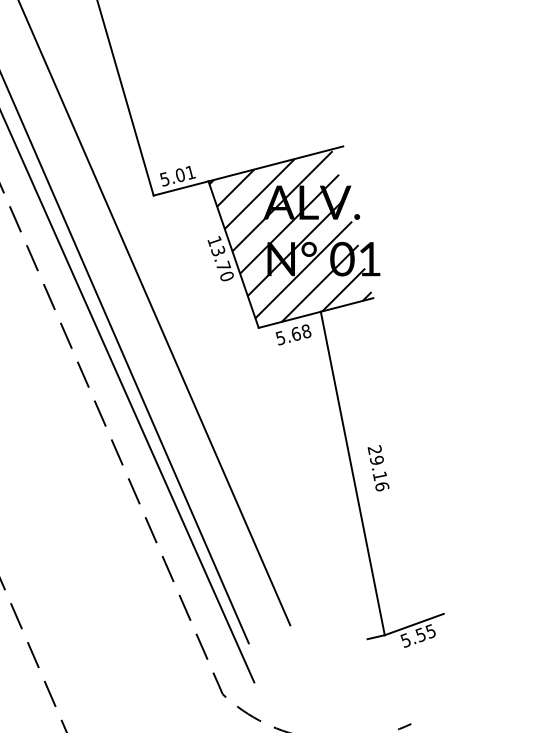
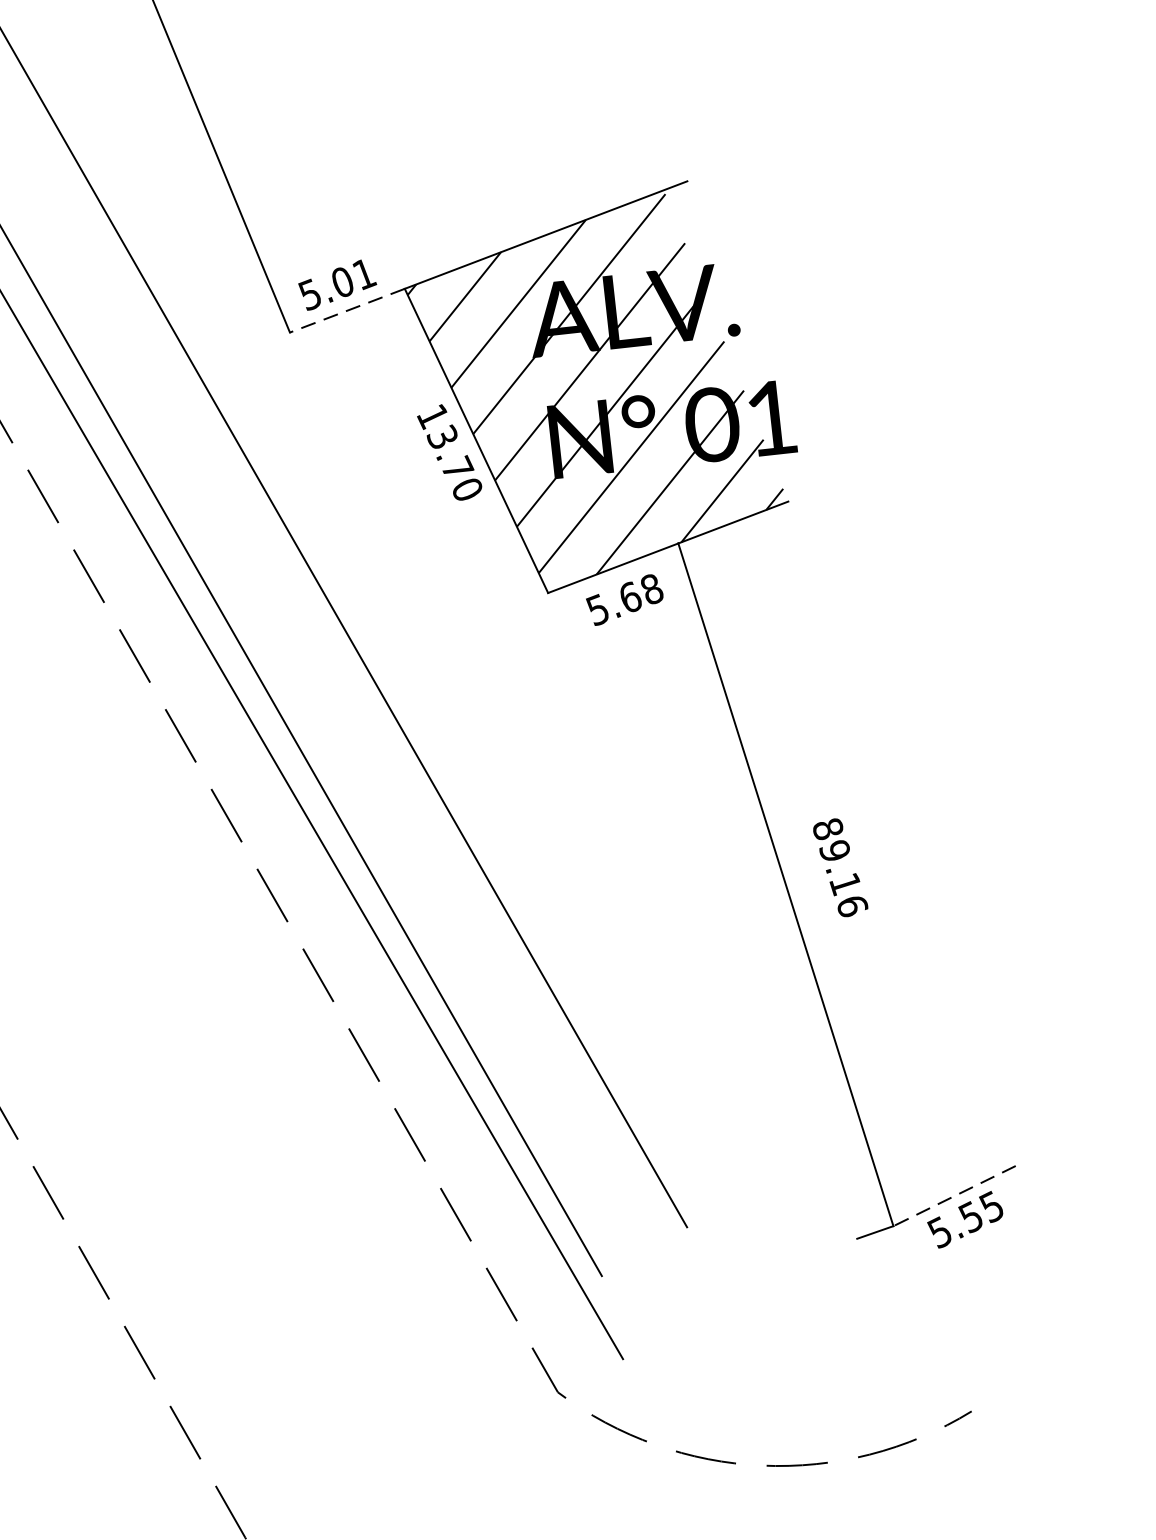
line: (180, 188) -> (346, 310), solid -> dashed
text: (374, 449) -> (826, 827), 29.16 -> 89.16
line: (413, 624) -> (952, 1196), solid -> dashed

